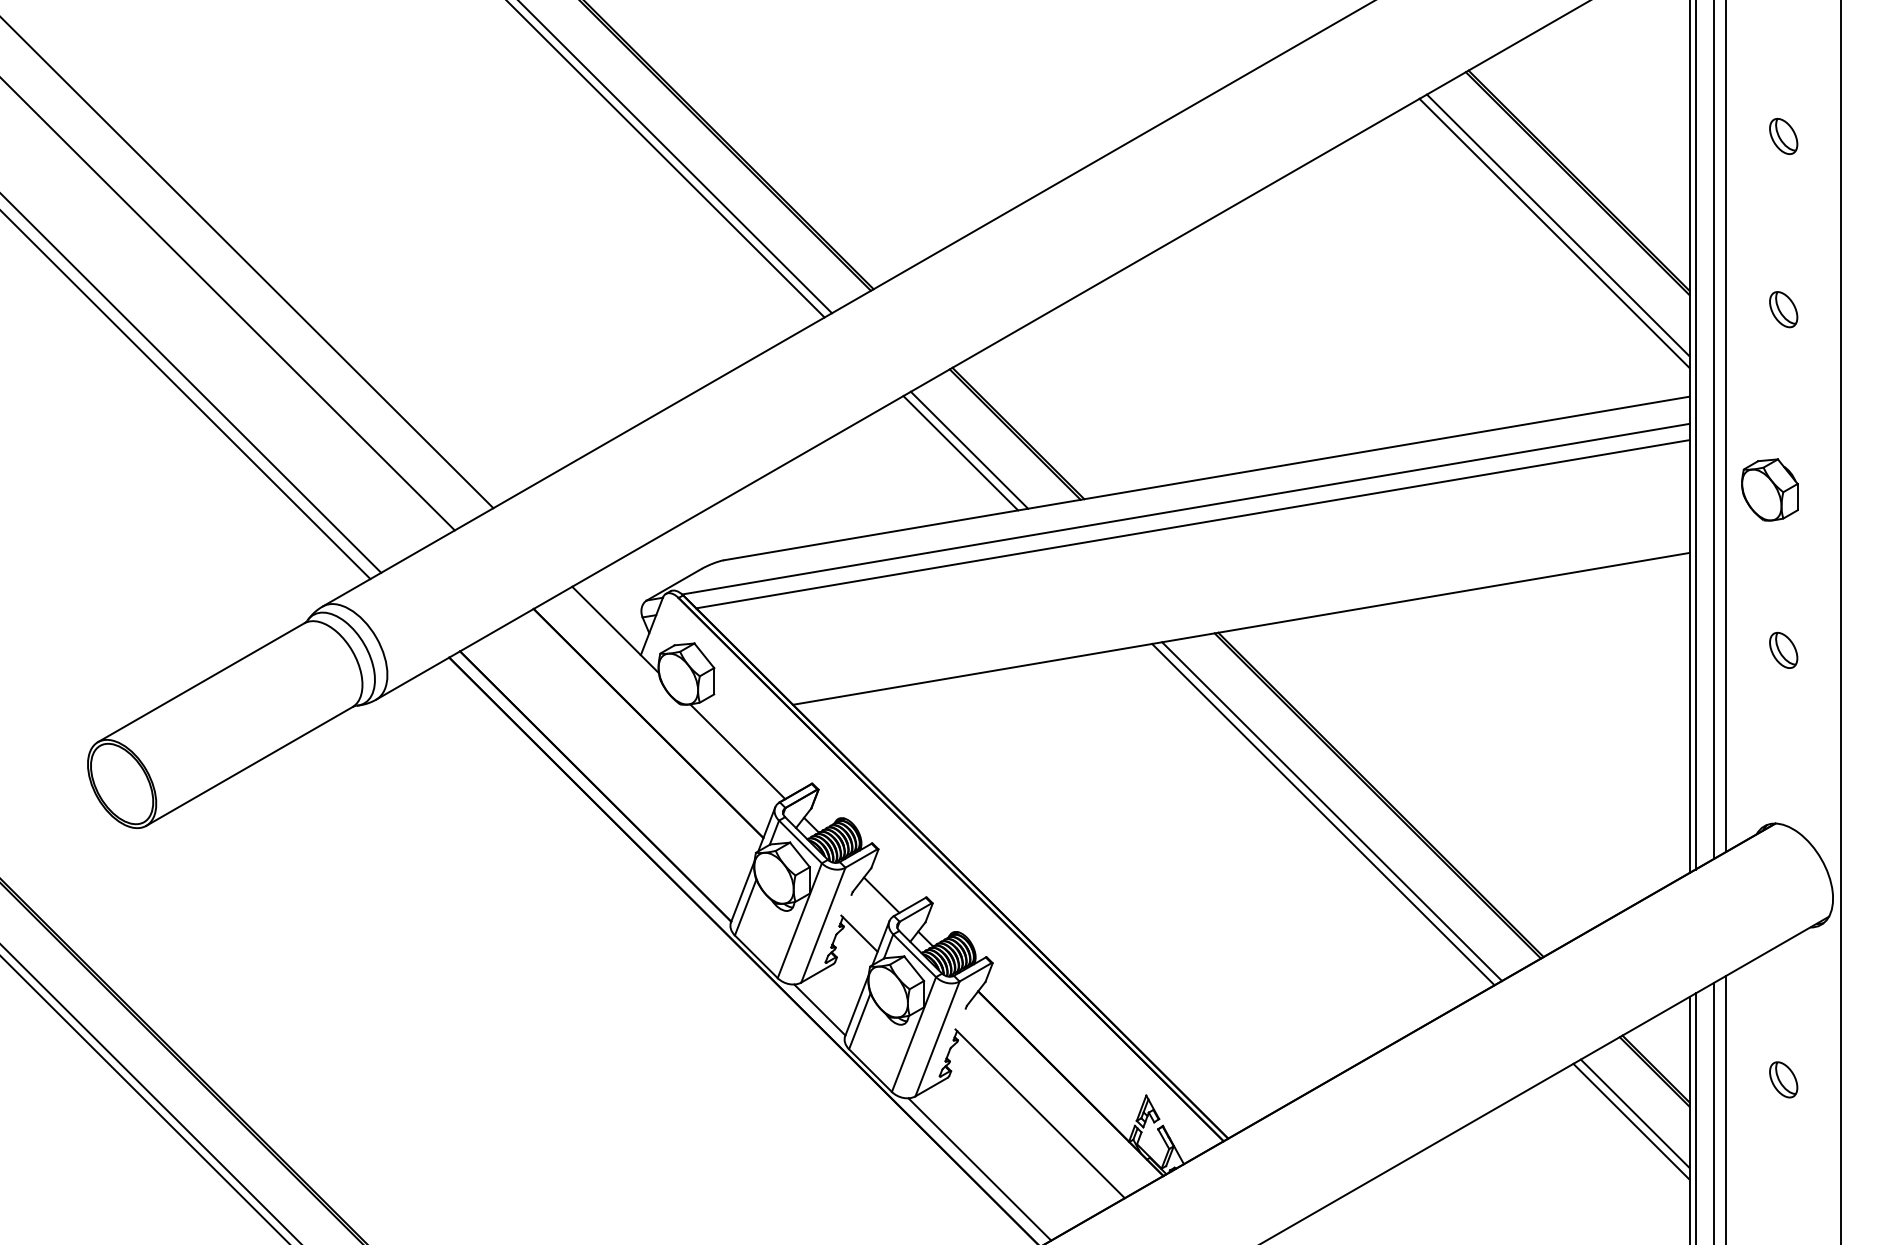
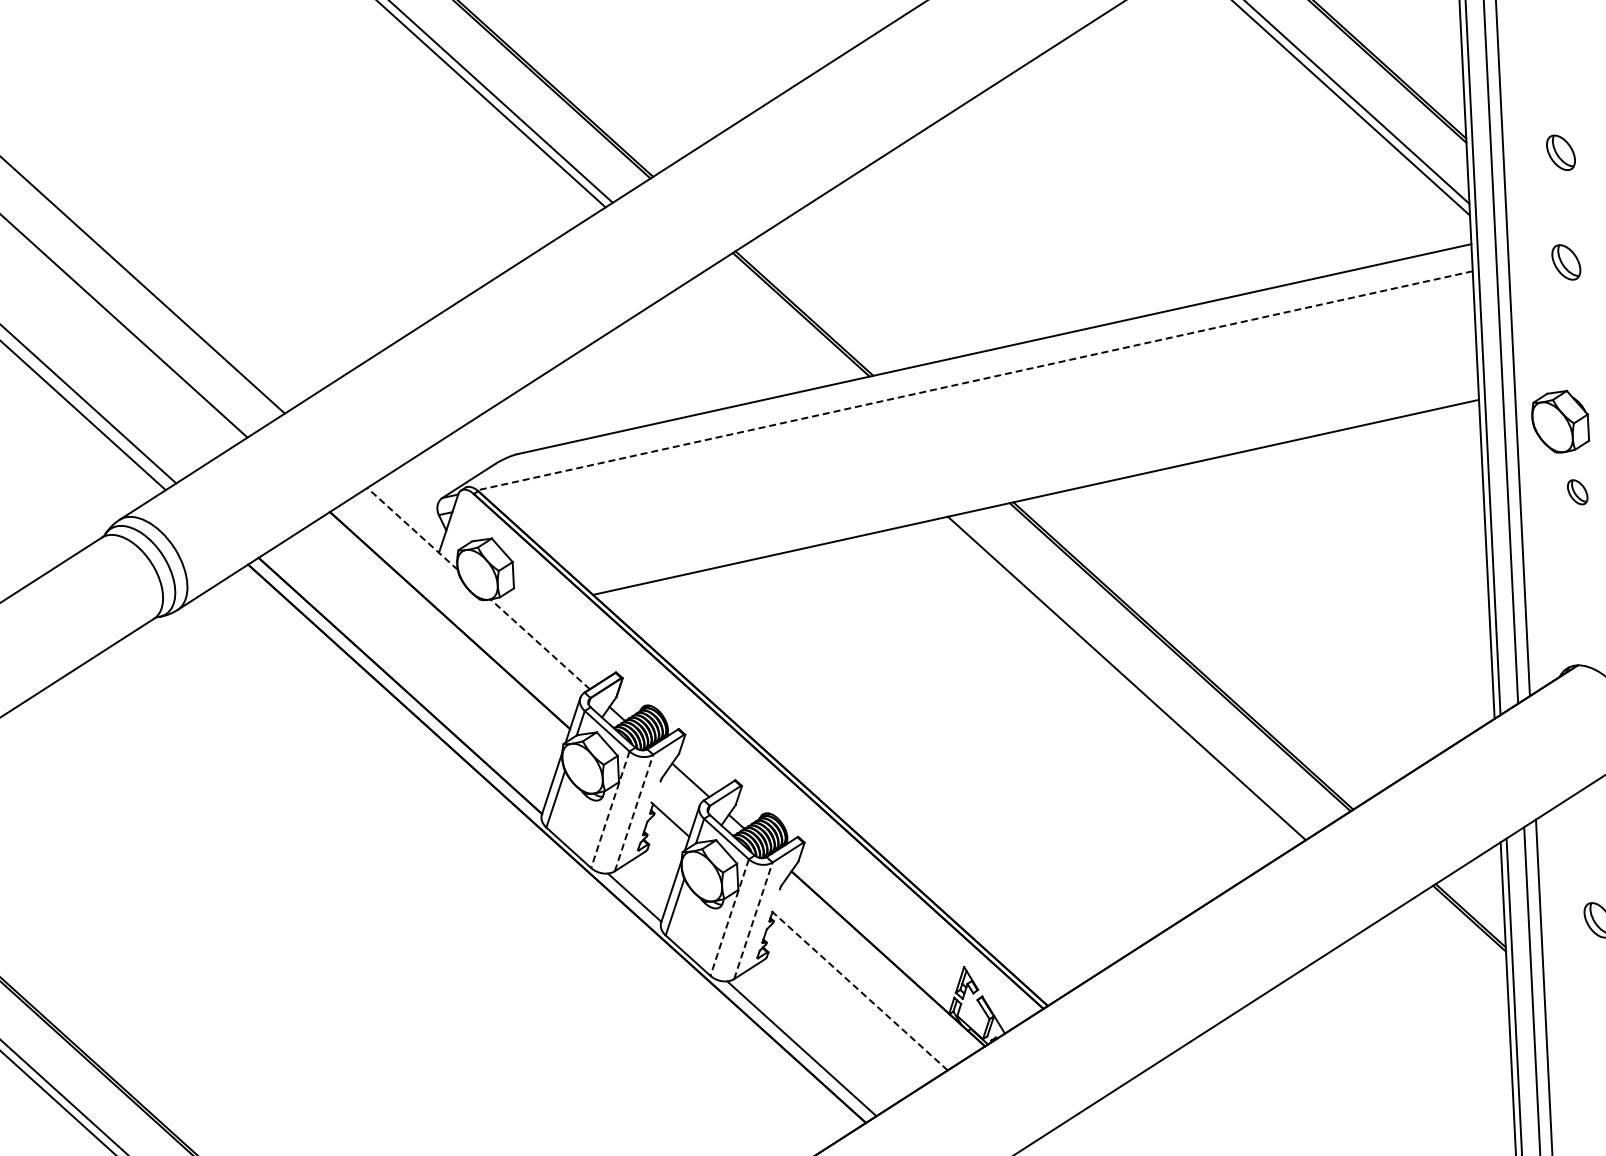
part: (1783, 419) -> (1566, 262), added
line: (969, 449) -> (756, 331), removed
line: (960, 453) -> (747, 336), removed
part: (1769, 489) -> (1559, 421), moved
line: (1185, 509) -> (974, 381), solid -> dashed
line: (1192, 524) -> (982, 395), removed
line: (615, 629) -> (412, 528), solid -> dashed
part: (1783, 649) -> (1577, 491), size x0.7
line: (737, 751) -> (539, 644), solid -> dashed
line: (1332, 811) -> (1135, 674), removed
line: (799, 920) -> (610, 809), solid -> dashed
line: (823, 925) -> (634, 813), solid -> dashed
line: (914, 1034) -> (730, 917), solid -> dashed
line: (937, 1038) -> (753, 920), solid -> dashed
line: (1040, 1113) -> (859, 990), solid -> dashed
line: (1634, 1113) -> (1451, 961), removed
line: (1631, 1121) -> (1448, 969), removed

